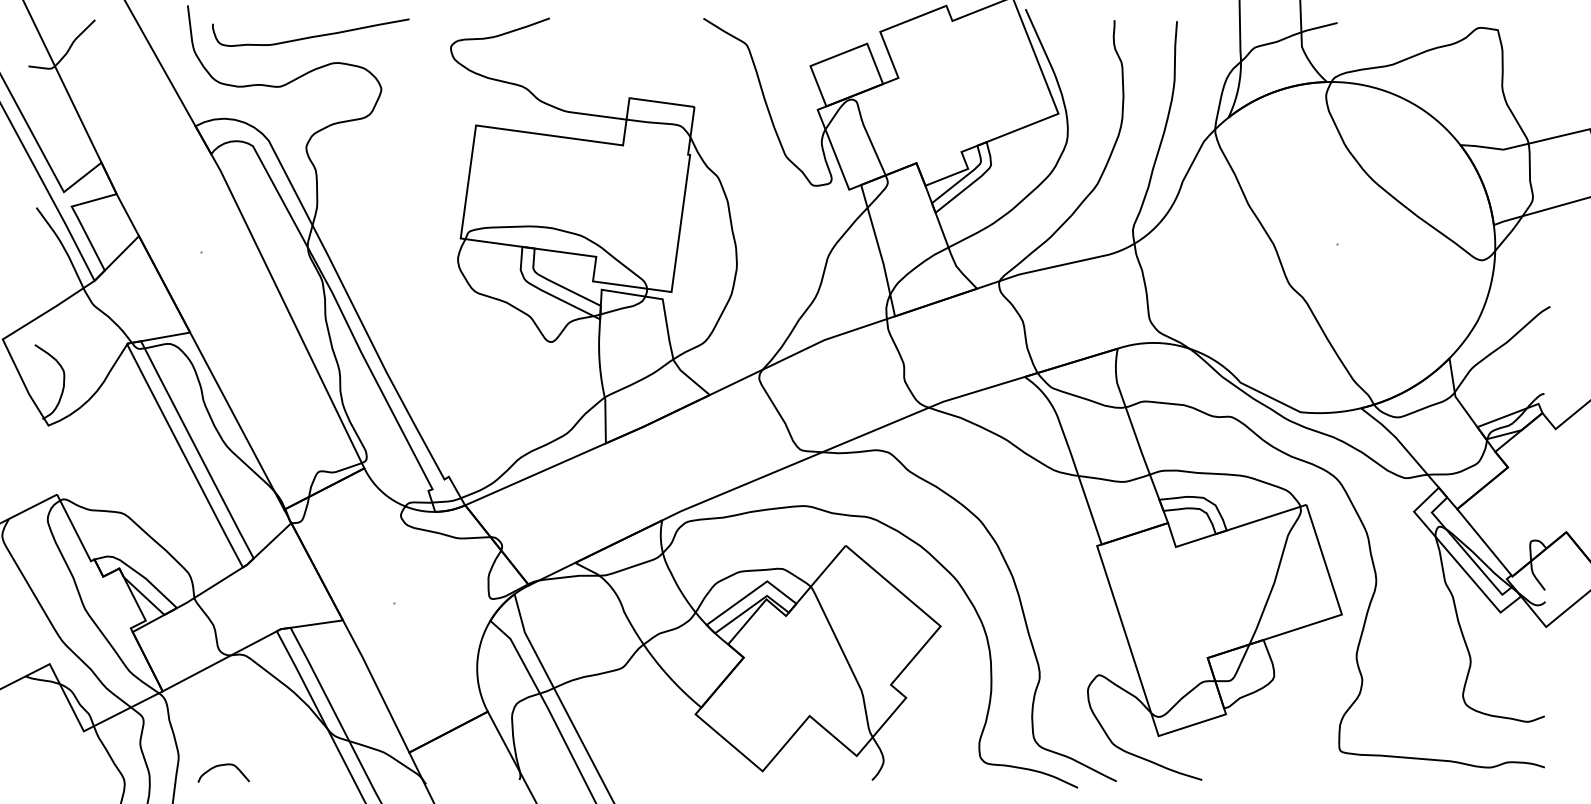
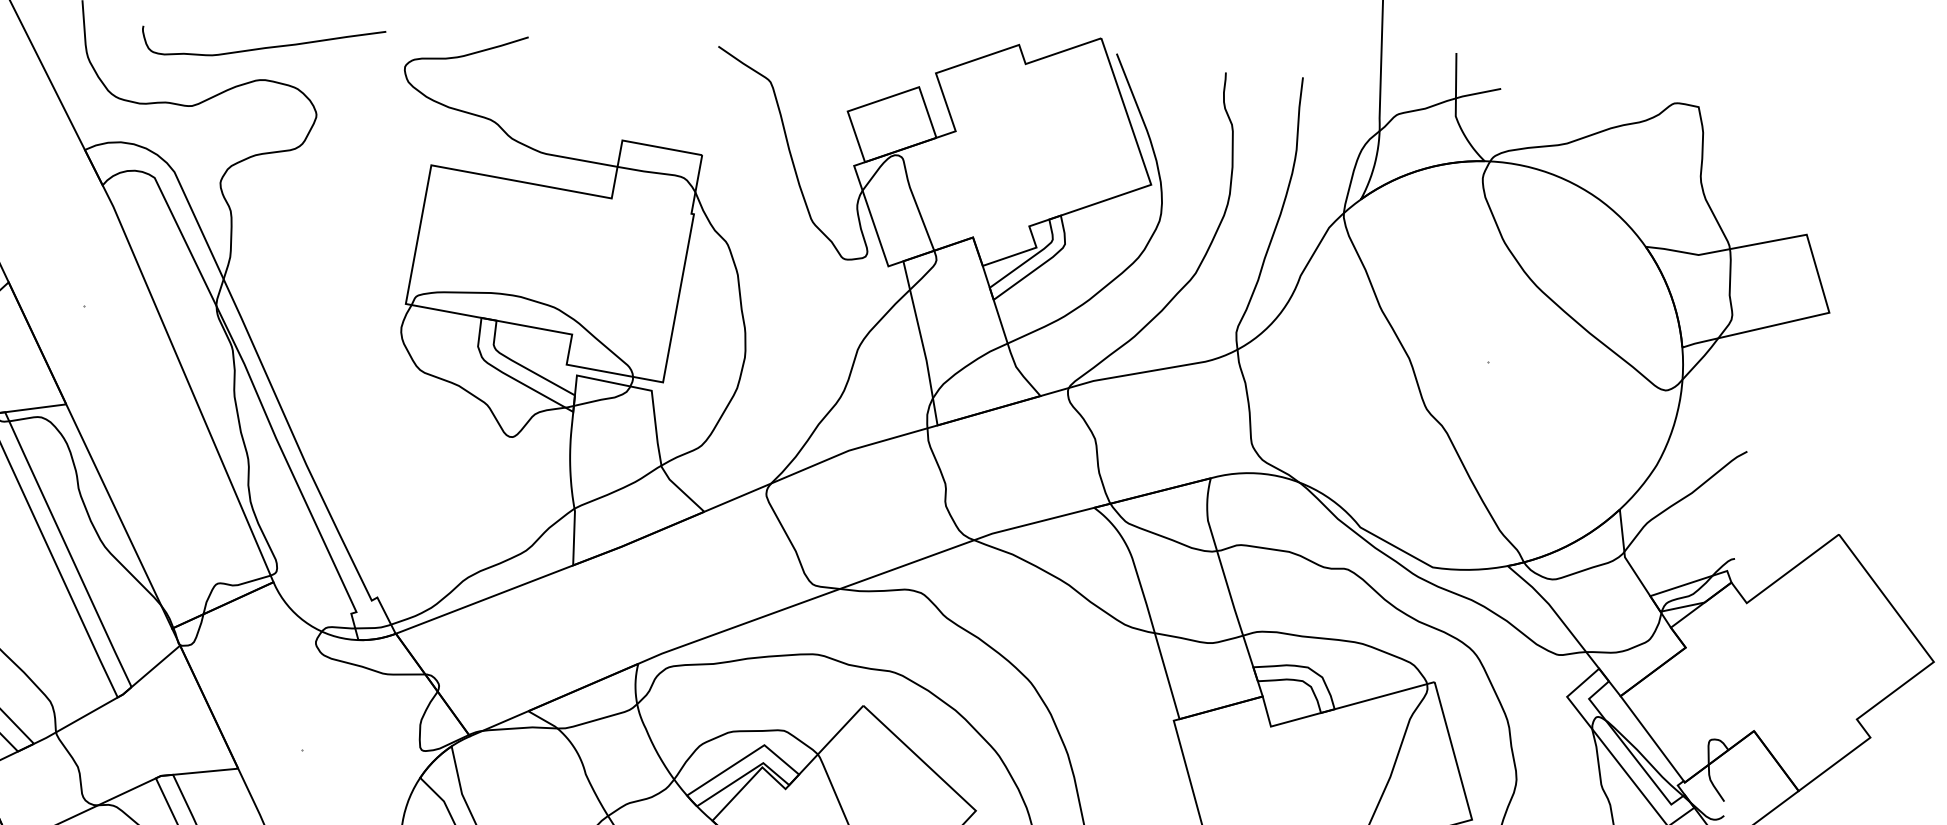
curve: (310, 36) -> (262, 47), moved

